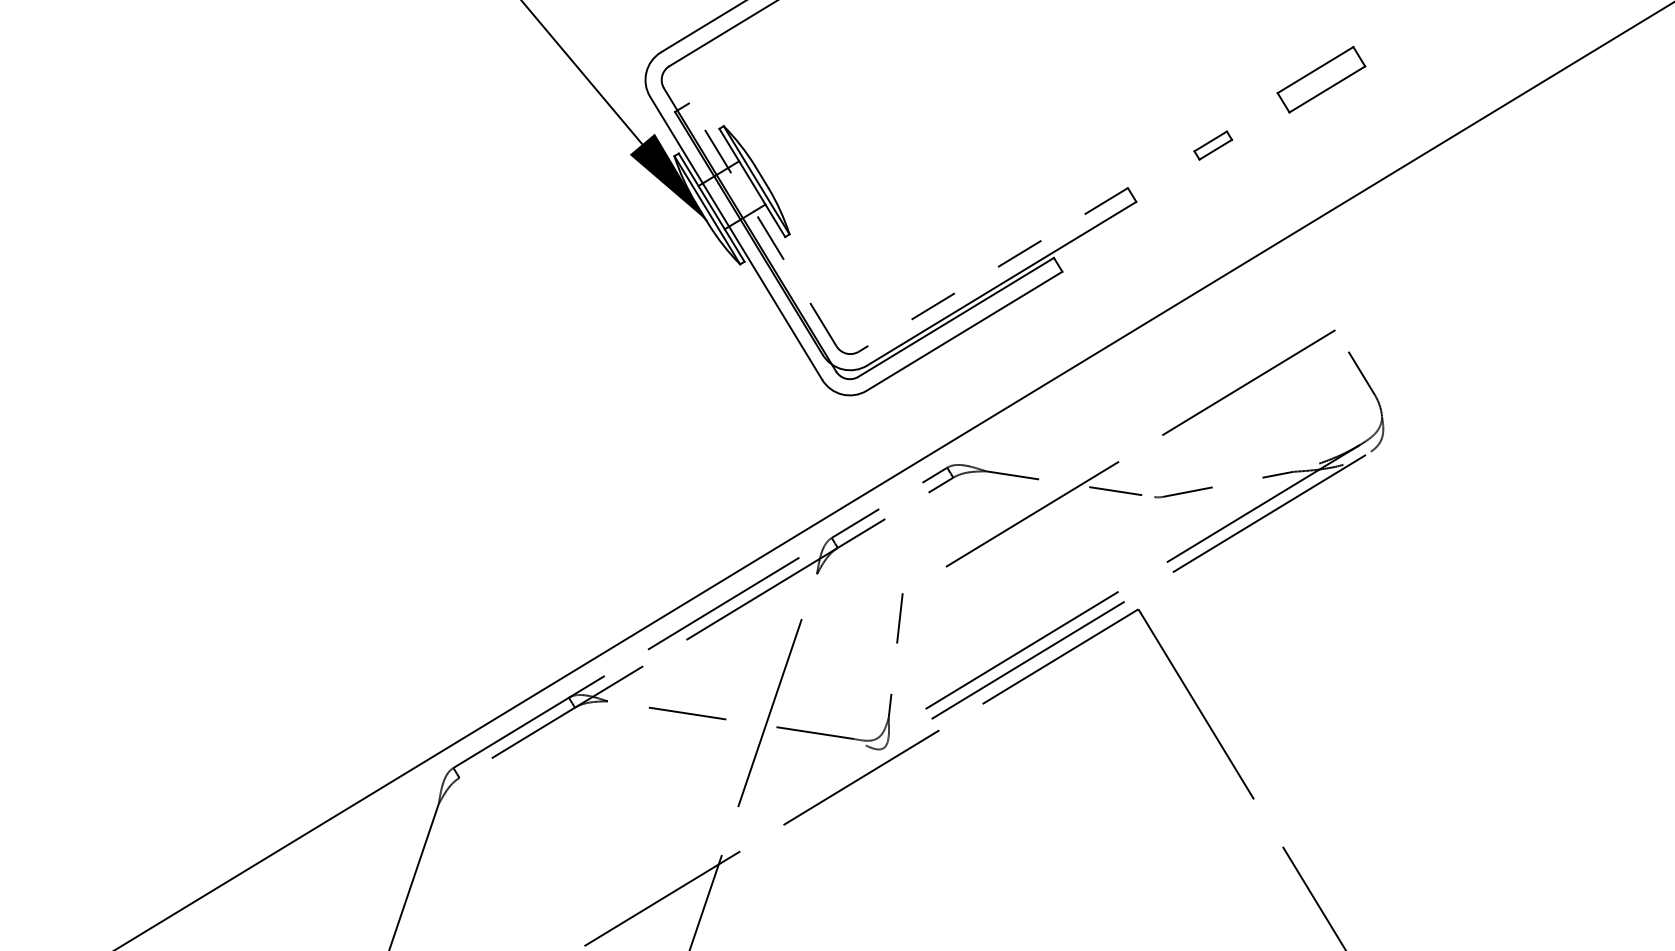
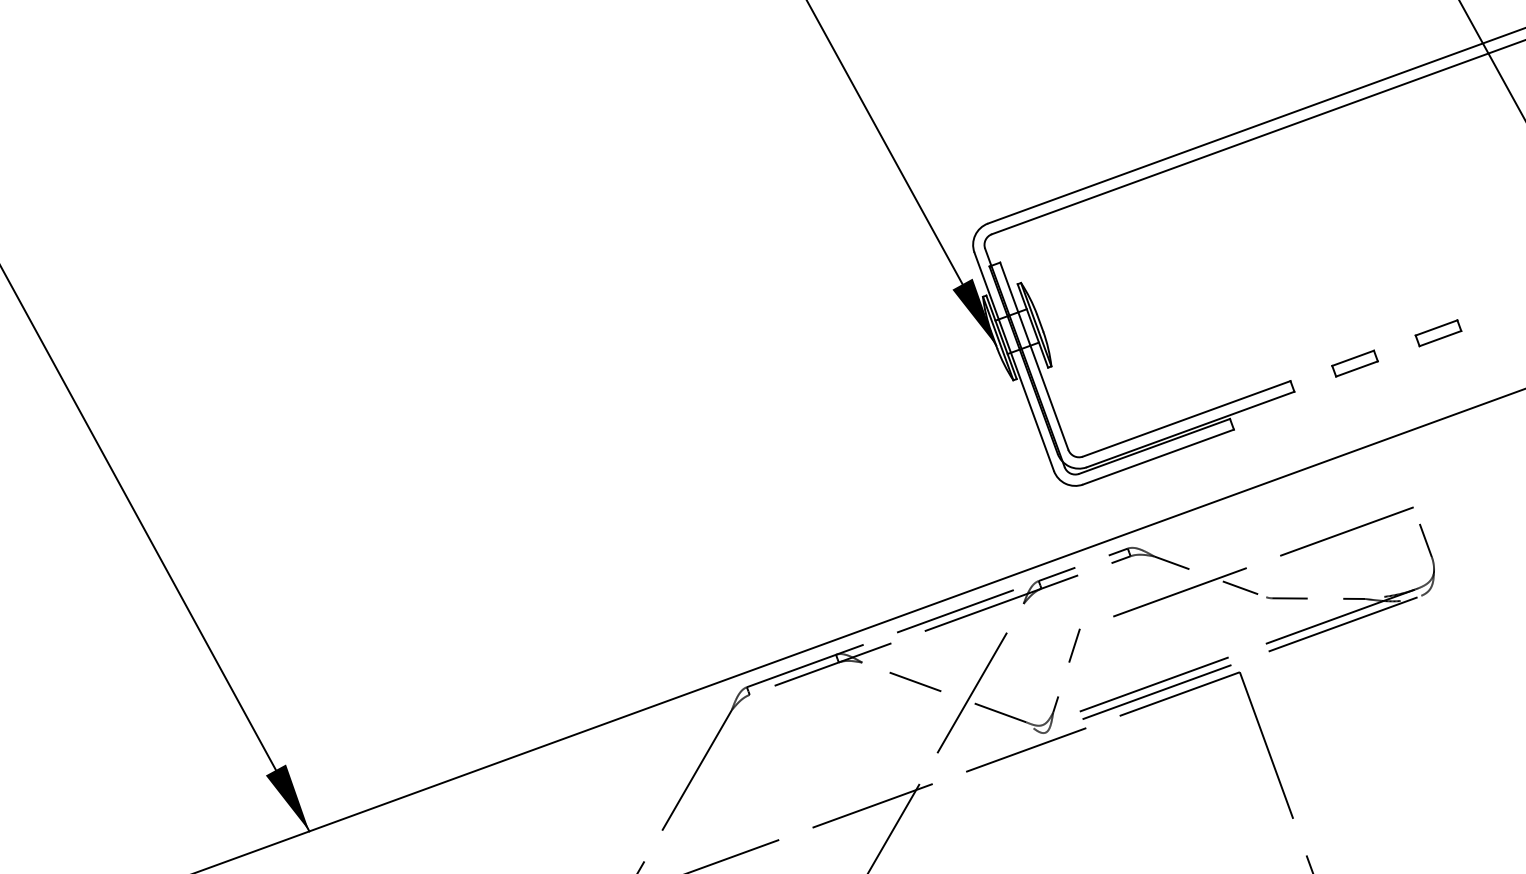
part: (1321, 80) -> (1438, 333), size x0.71
part: (1212, 145) -> (1354, 363), size x1.67
line: (763, 225) -> (1034, 356), dashed -> solid
line: (993, 270) -> (1186, 419), dashed -> solid

